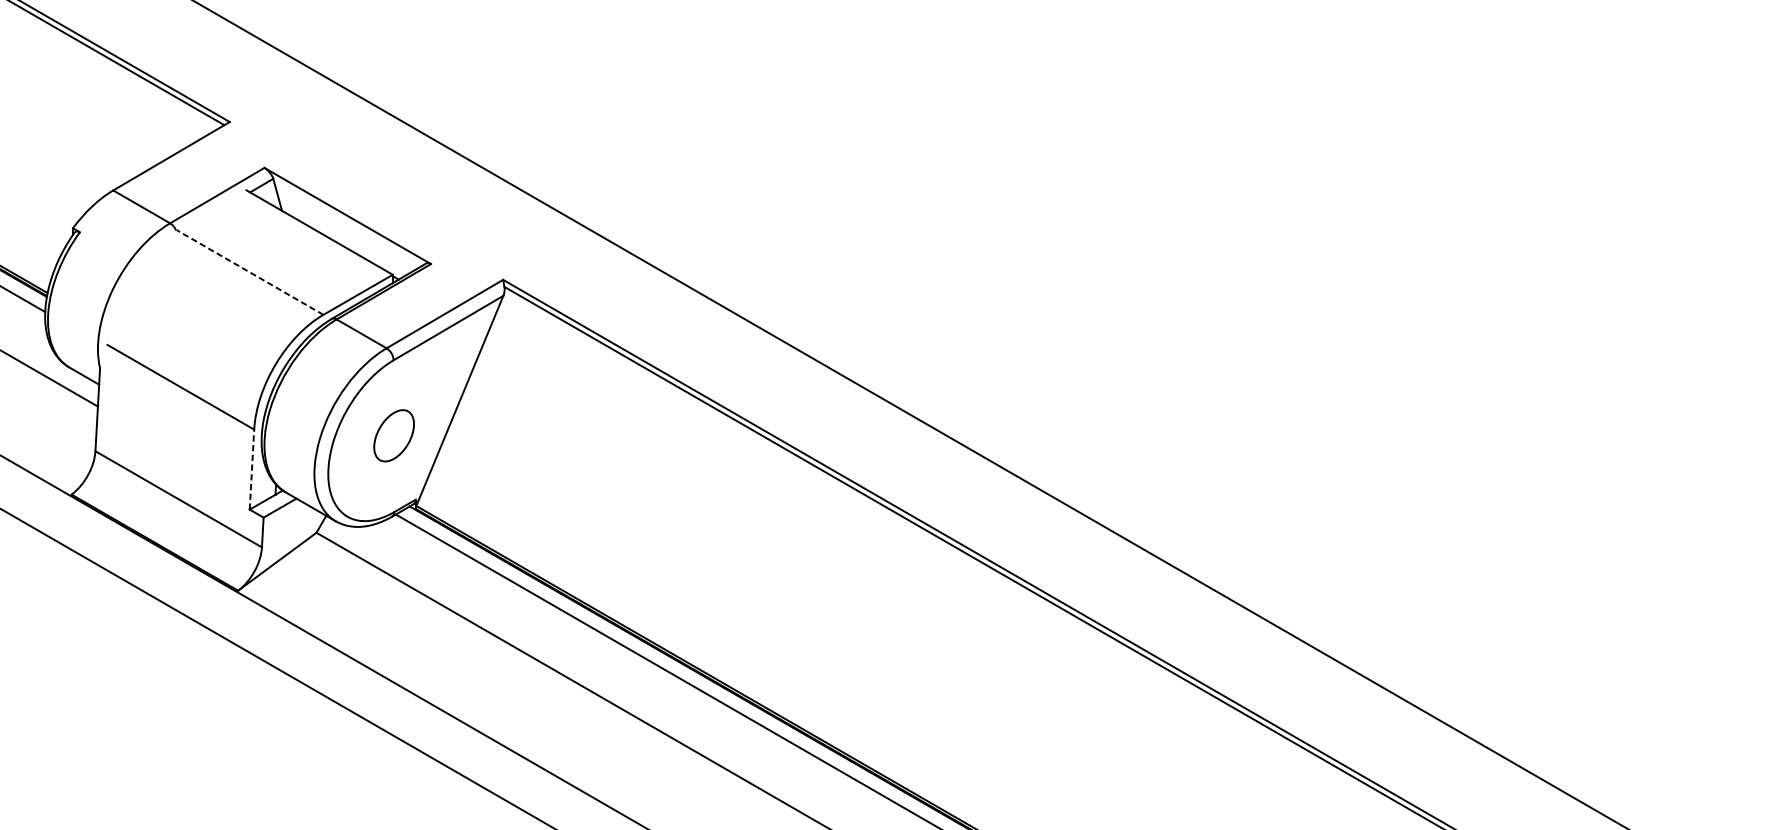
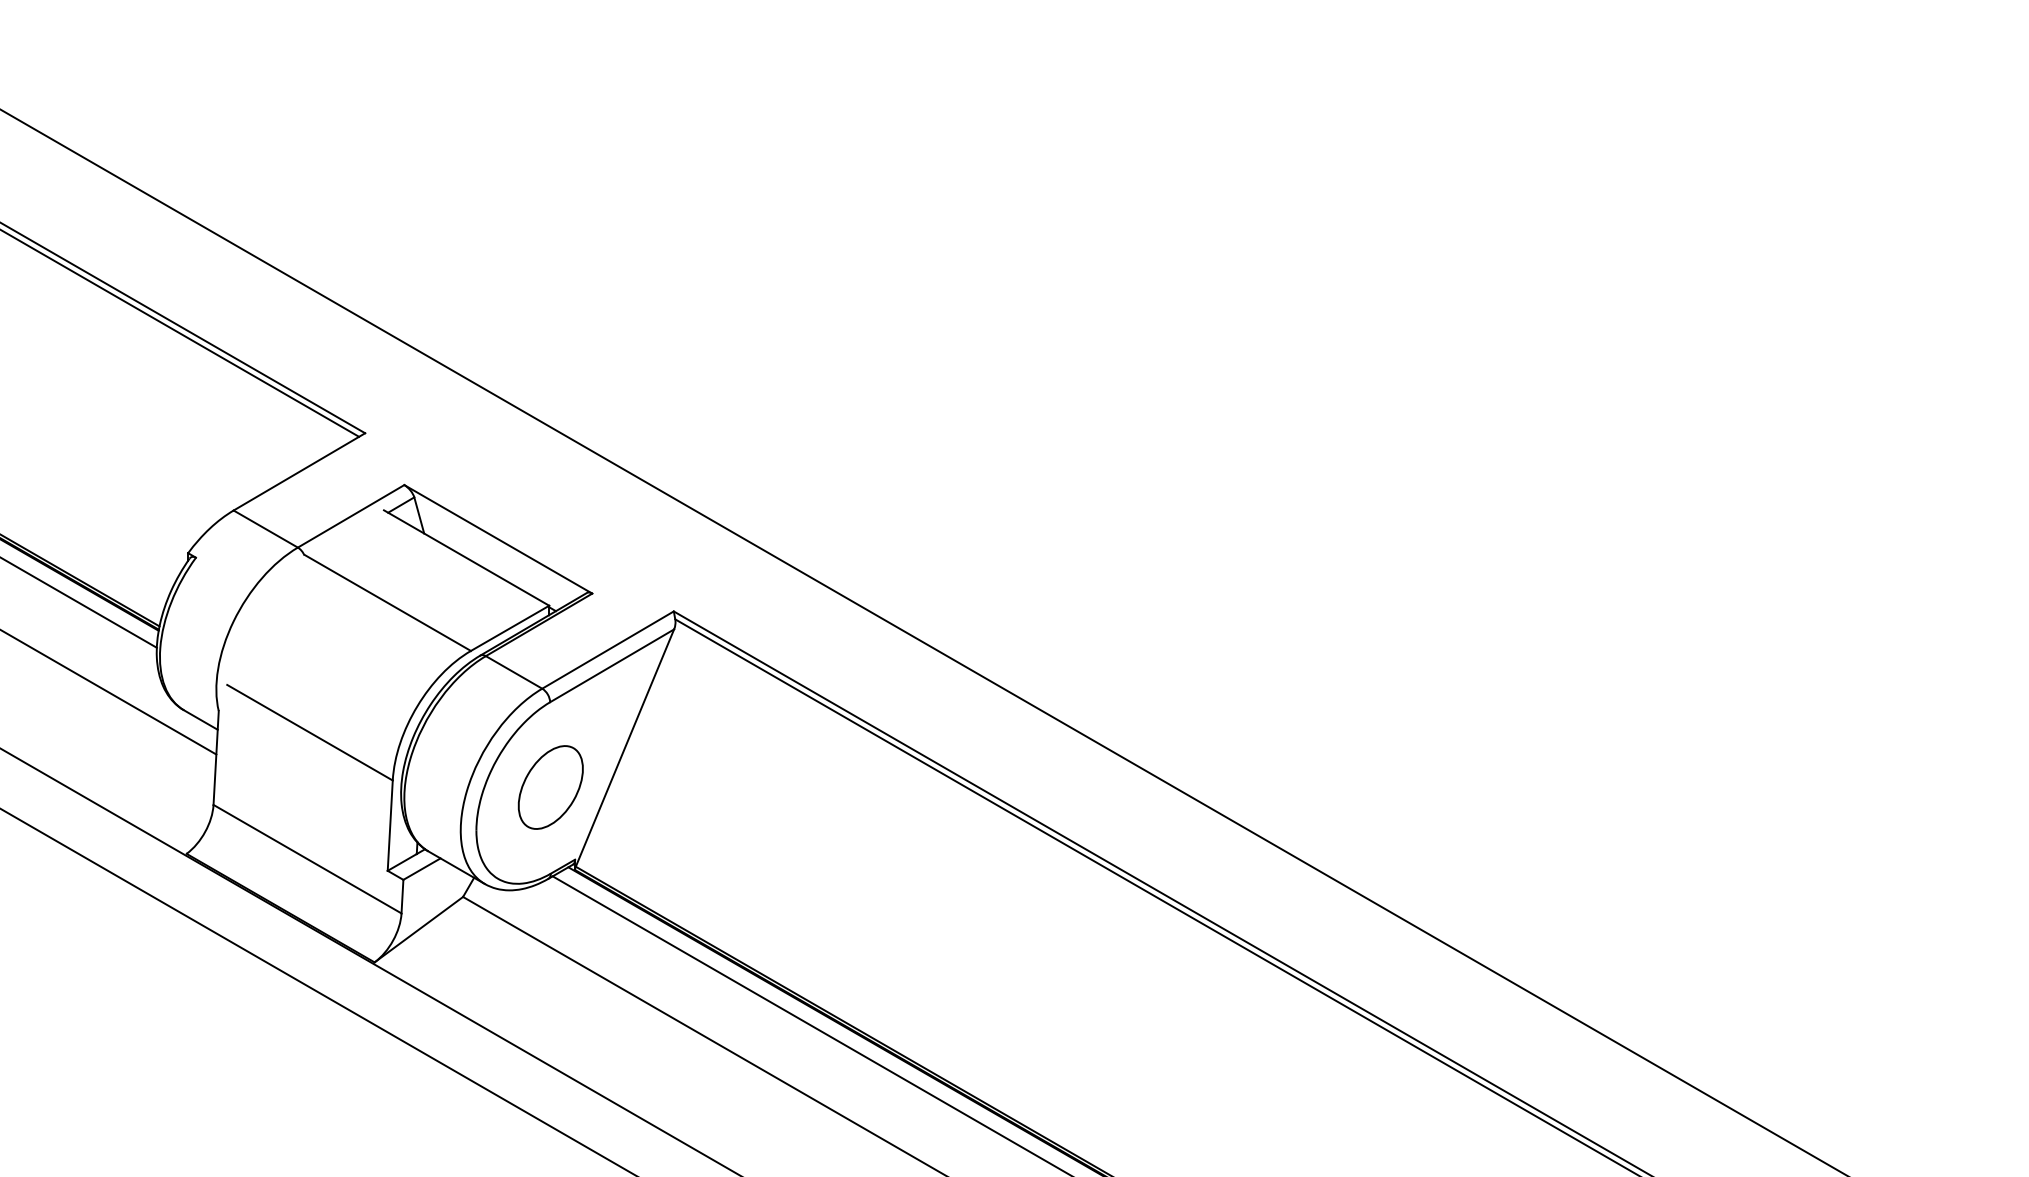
line: (250, 272) -> (388, 603), dashed -> solid
part: (393, 435) -> (550, 787), size x1.43
line: (252, 469) -> (390, 825), dashed -> solid

